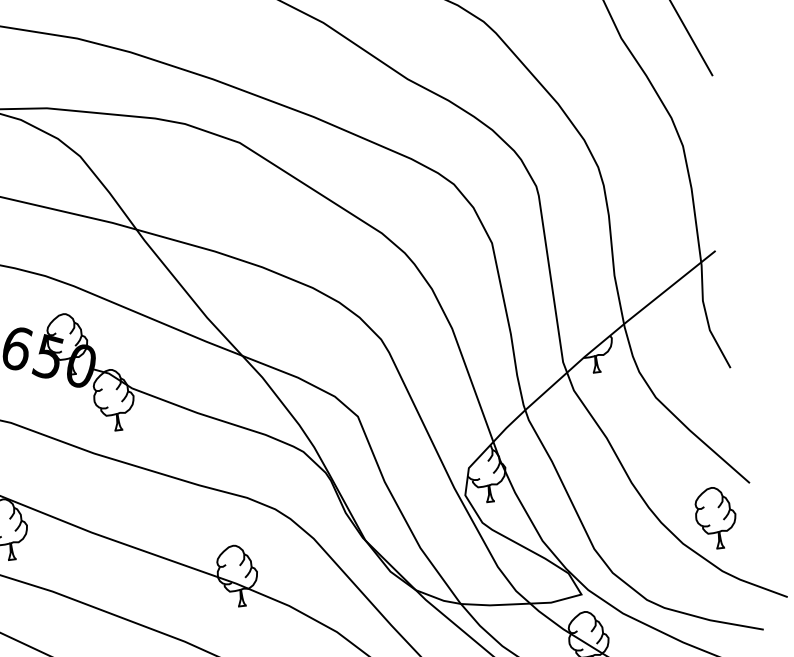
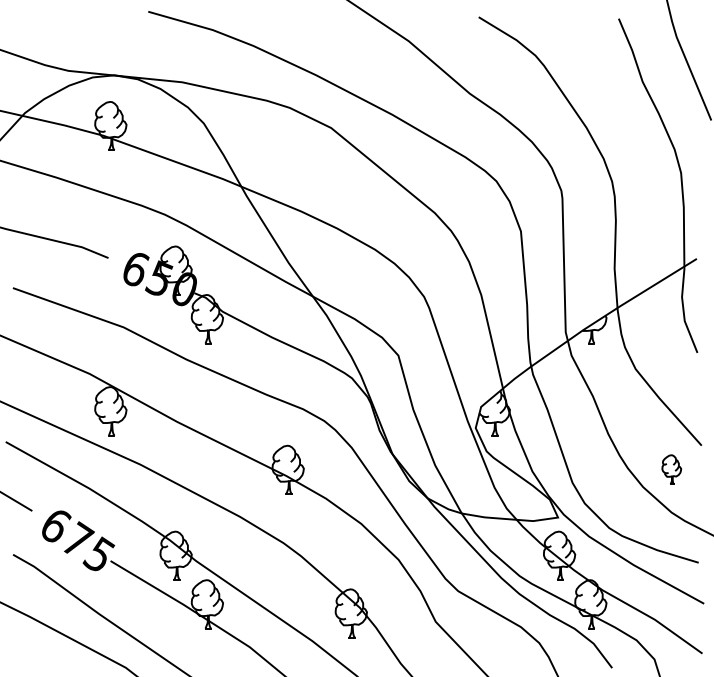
part: (715, 517) -> (671, 469), size x0.6

